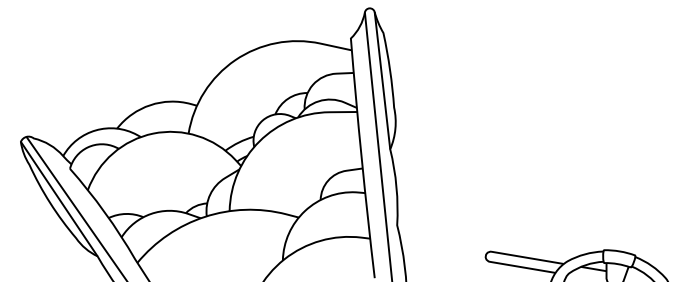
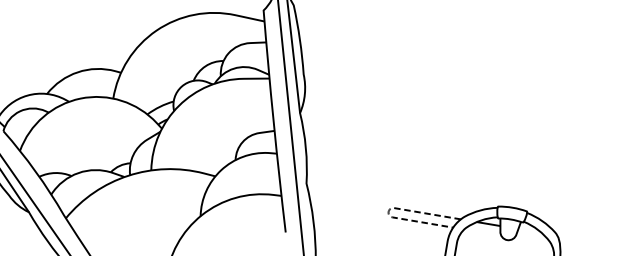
line: (486, 254) -> (389, 210), solid -> dashed

